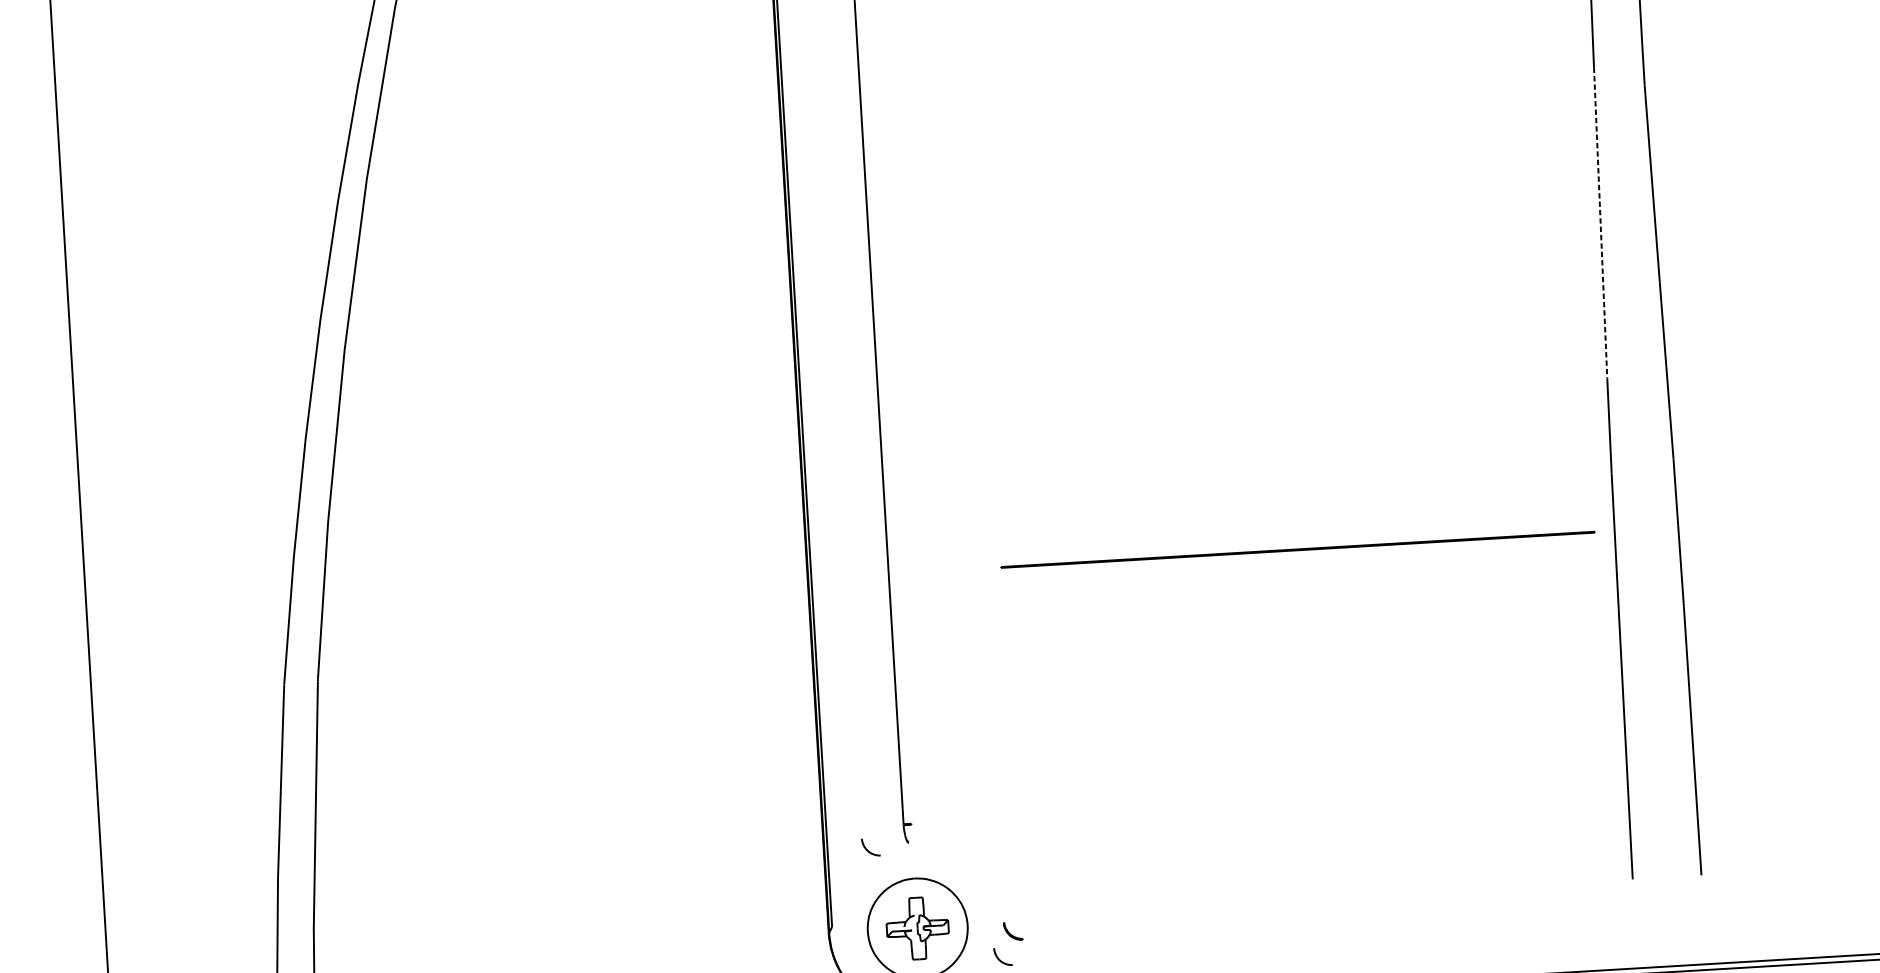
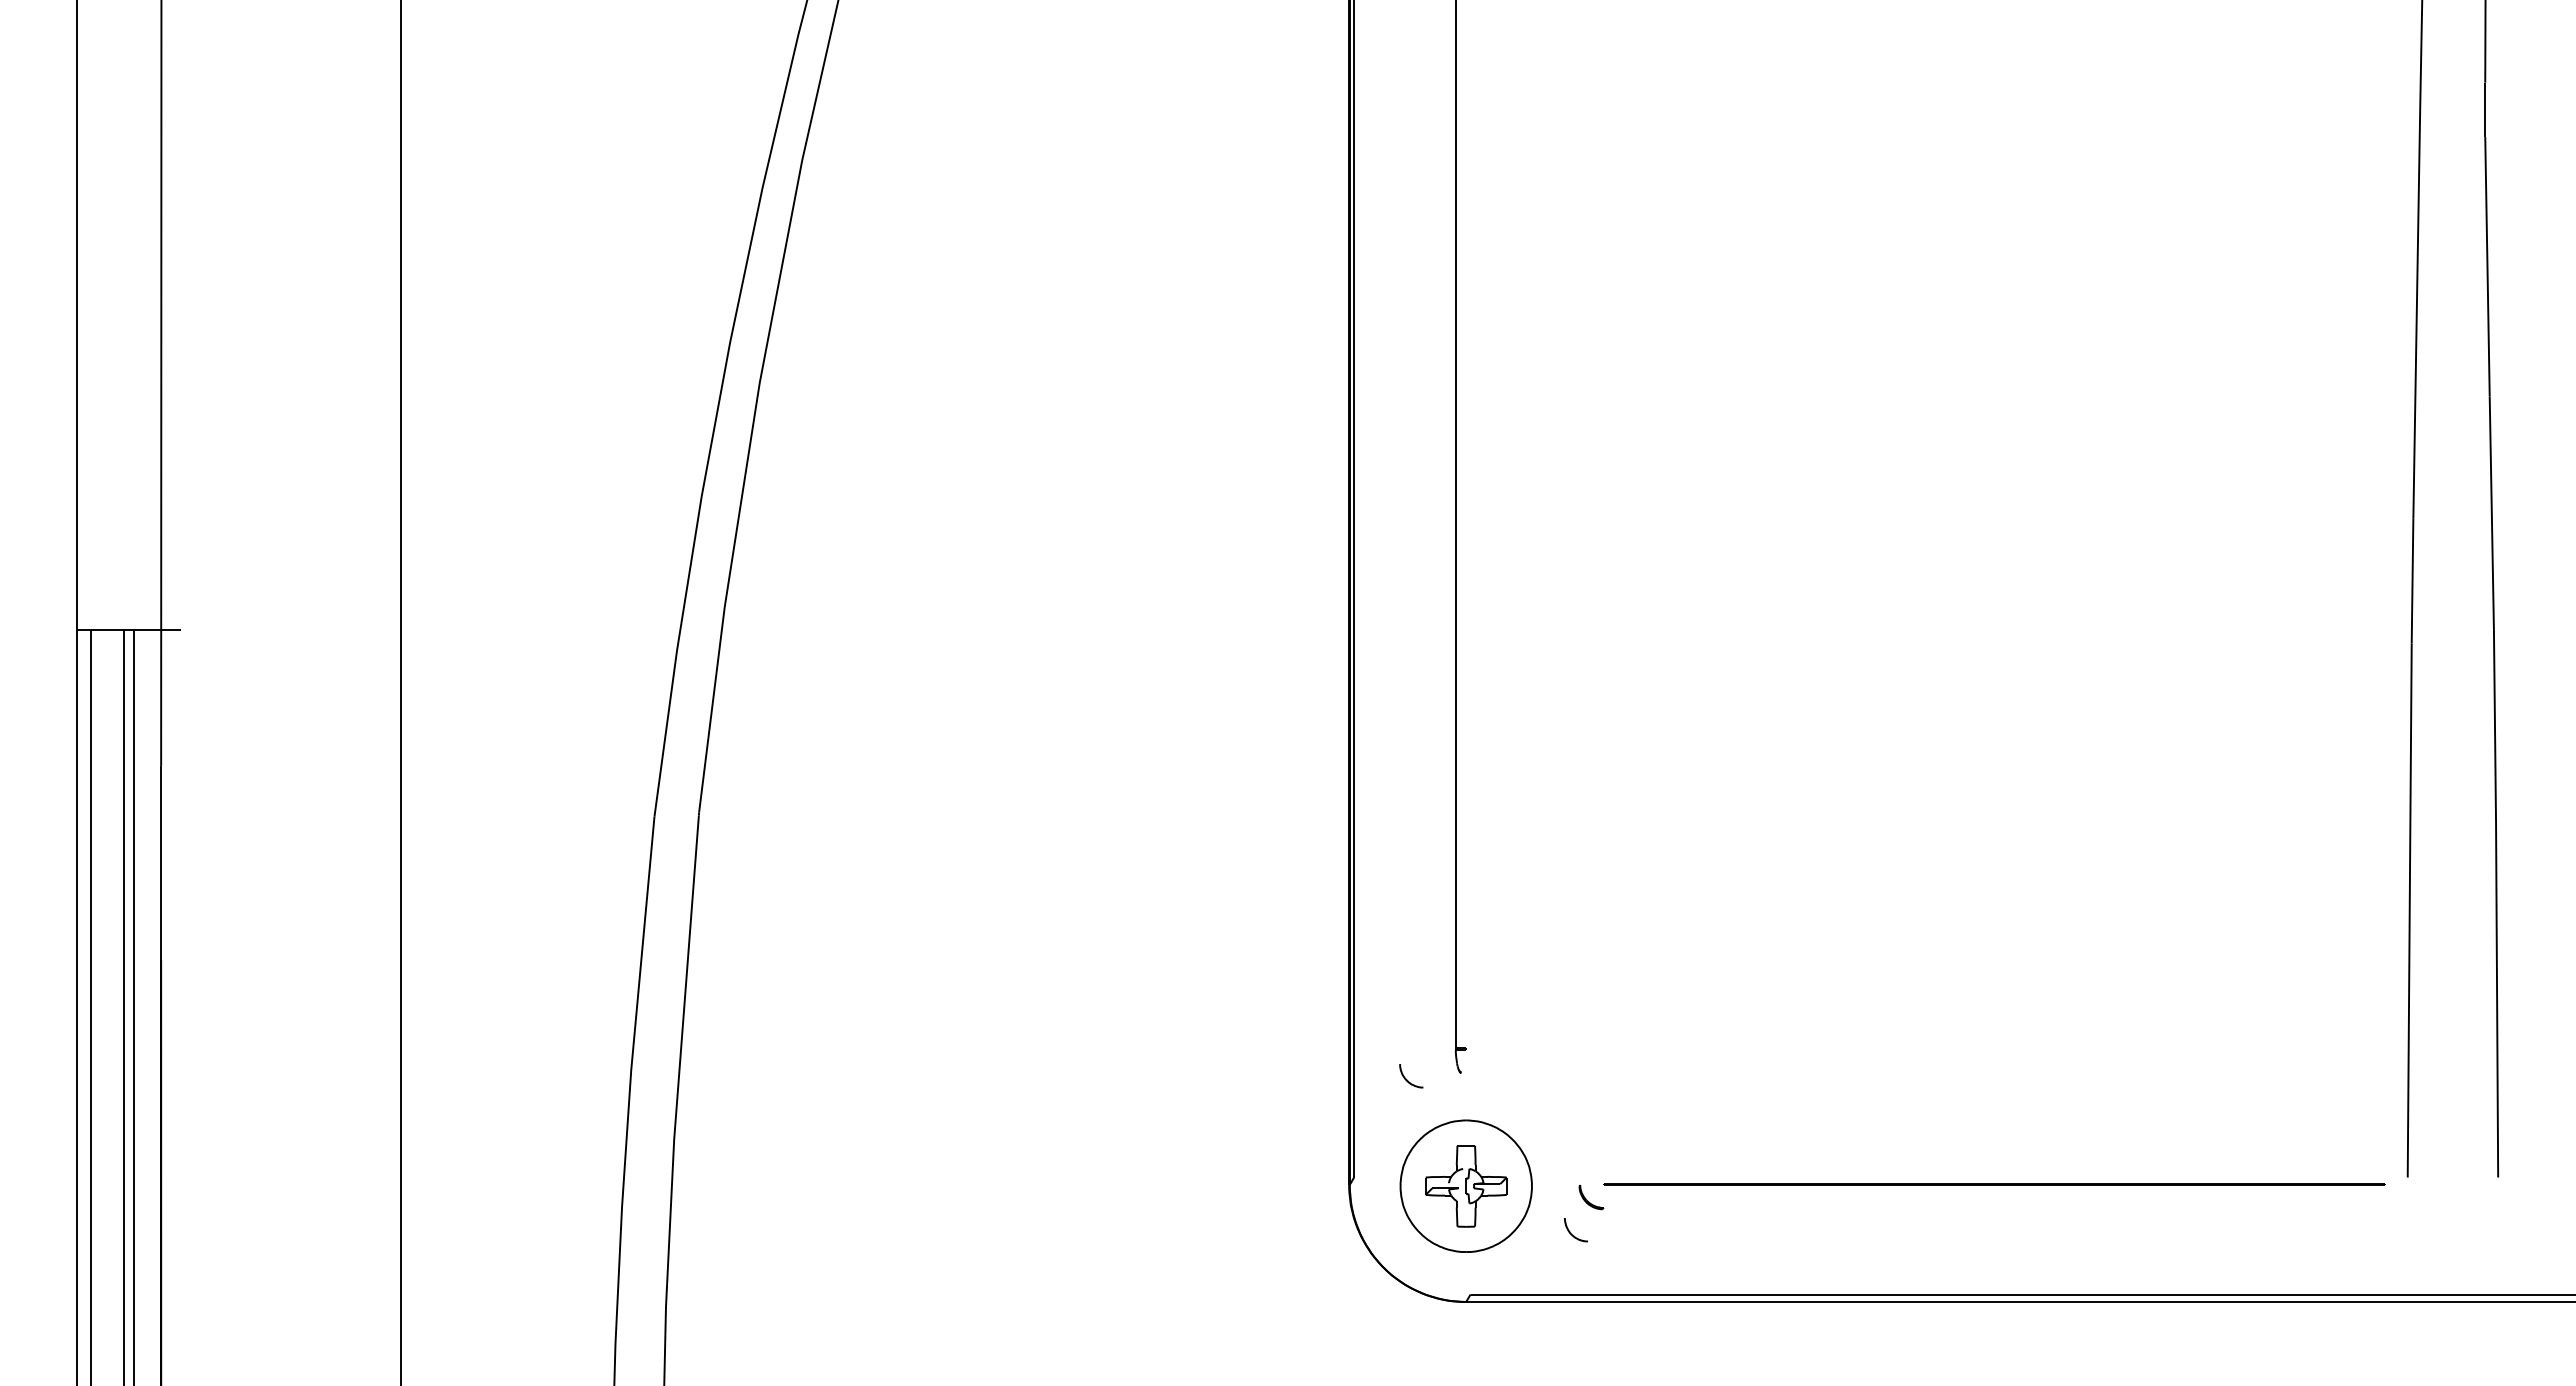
line: (1600, 223) -> (2416, 314), dashed -> solid
line: (1298, 550) -> (1994, 1184), moved

